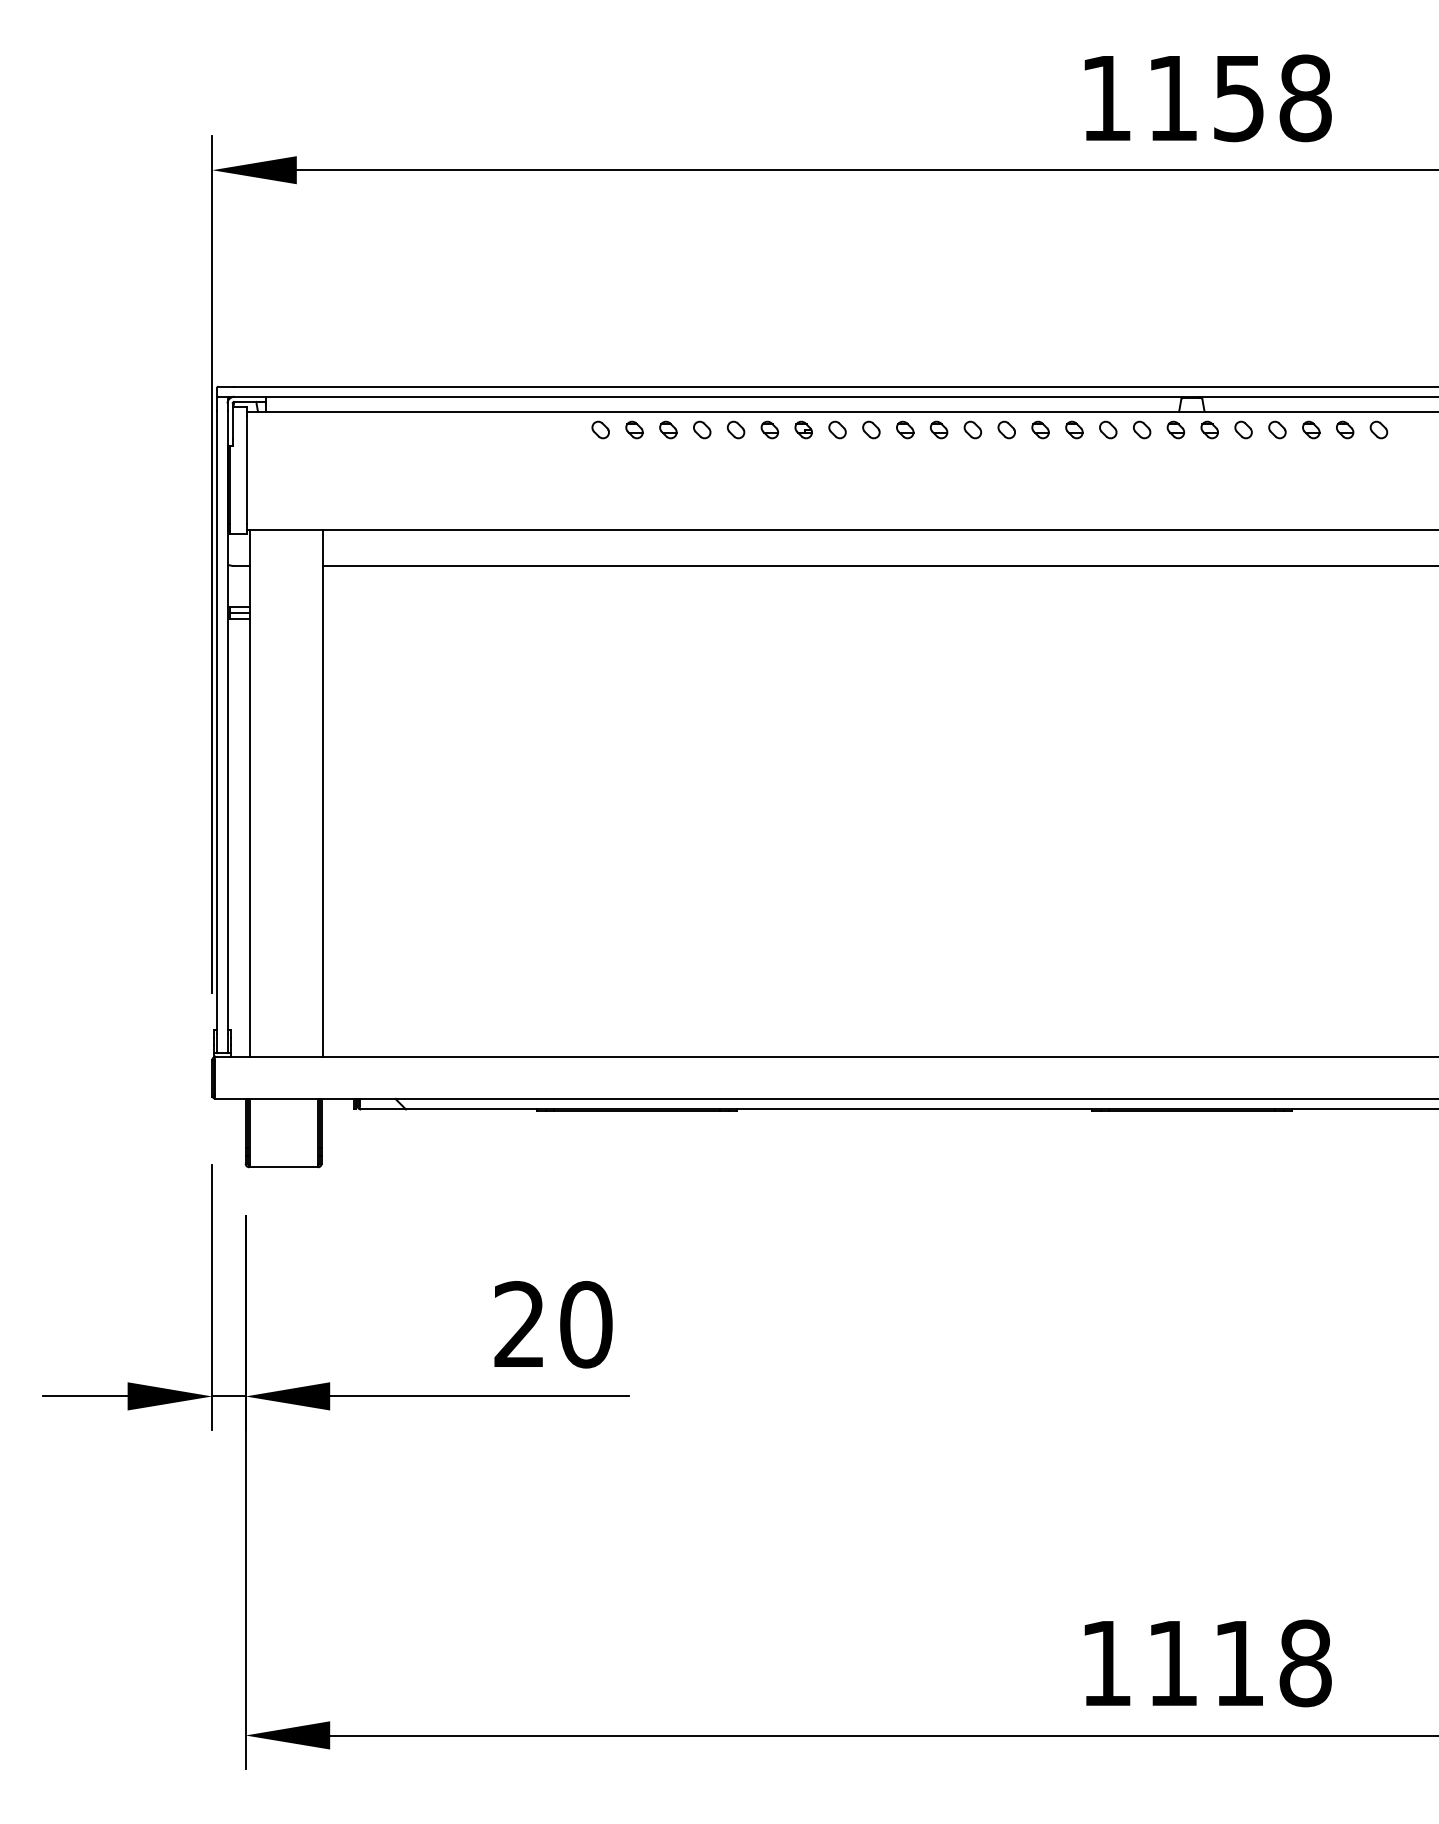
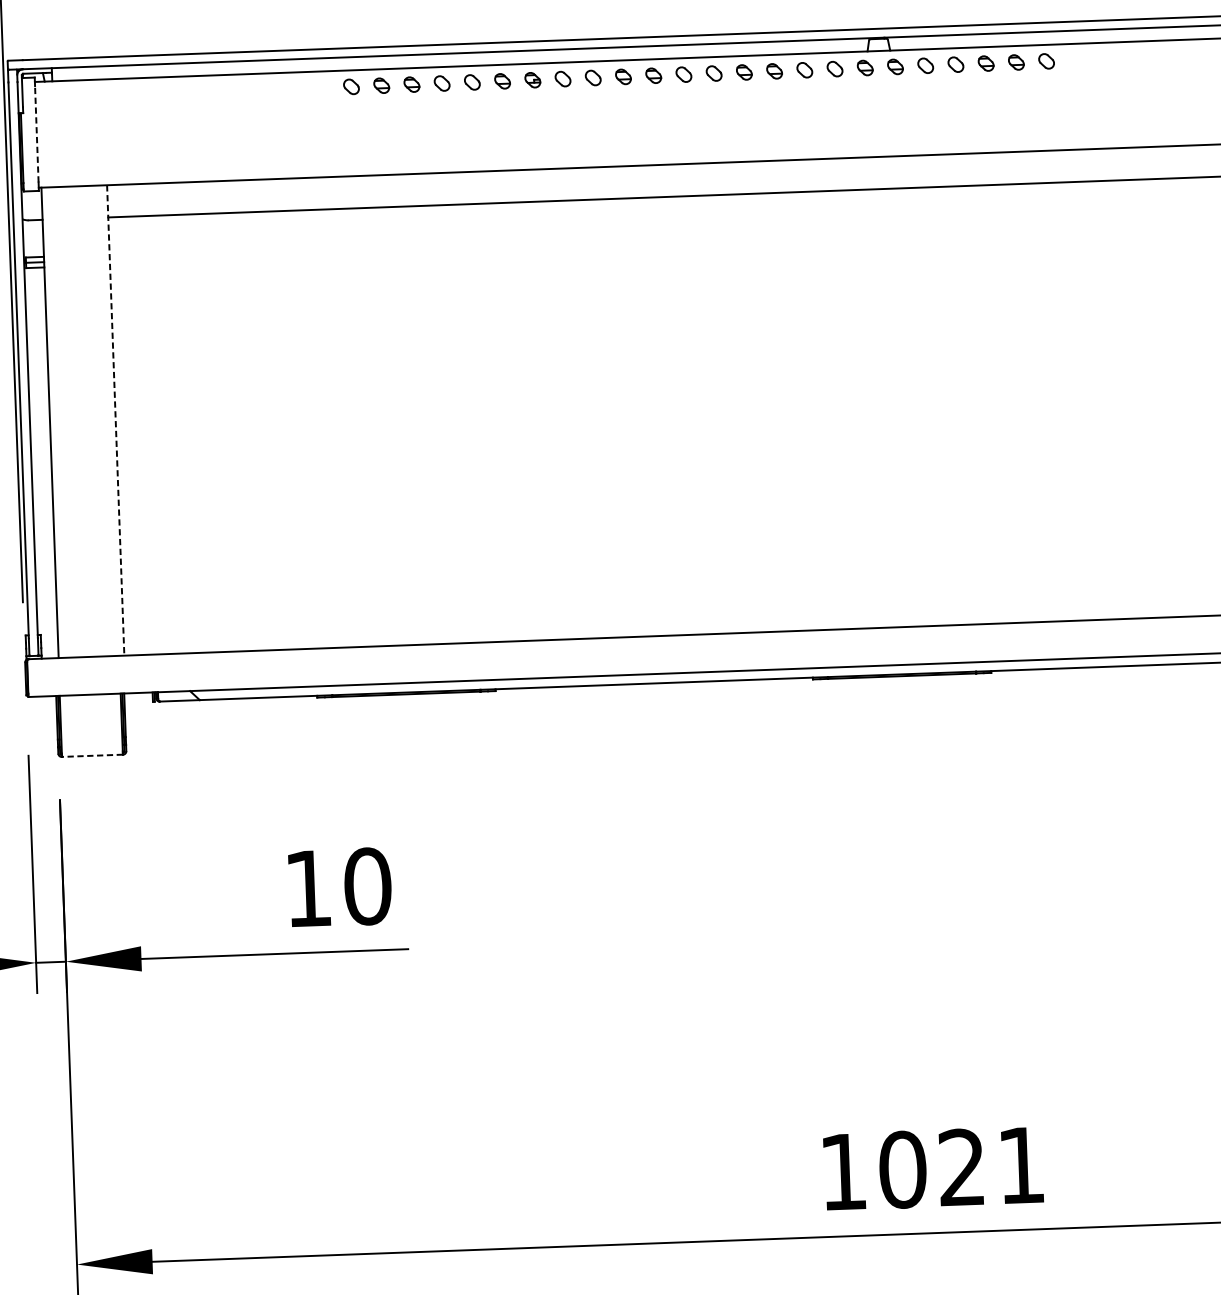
line: (246, 469) -> (36, 133), solid -> dashed
line: (323, 793) -> (115, 420), solid -> dashed
line: (283, 1167) -> (92, 755), solid -> dashed
text: (518, 1323) -> (307, 887), 20 -> 10
text: (1238, 1663) -> (961, 1167), 1118 -> 1021

